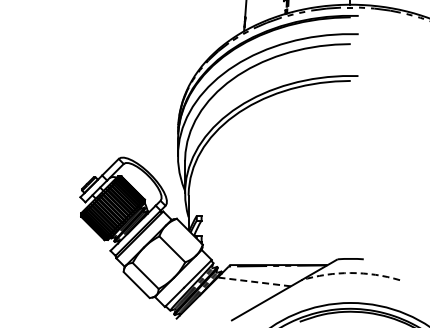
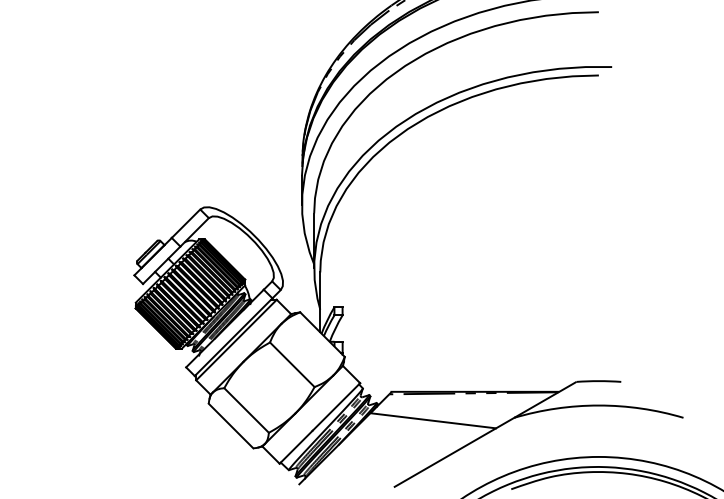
arc: (350, 273) -> (598, 406), dashed -> solid
line: (254, 281) -> (433, 420), dashed -> solid

